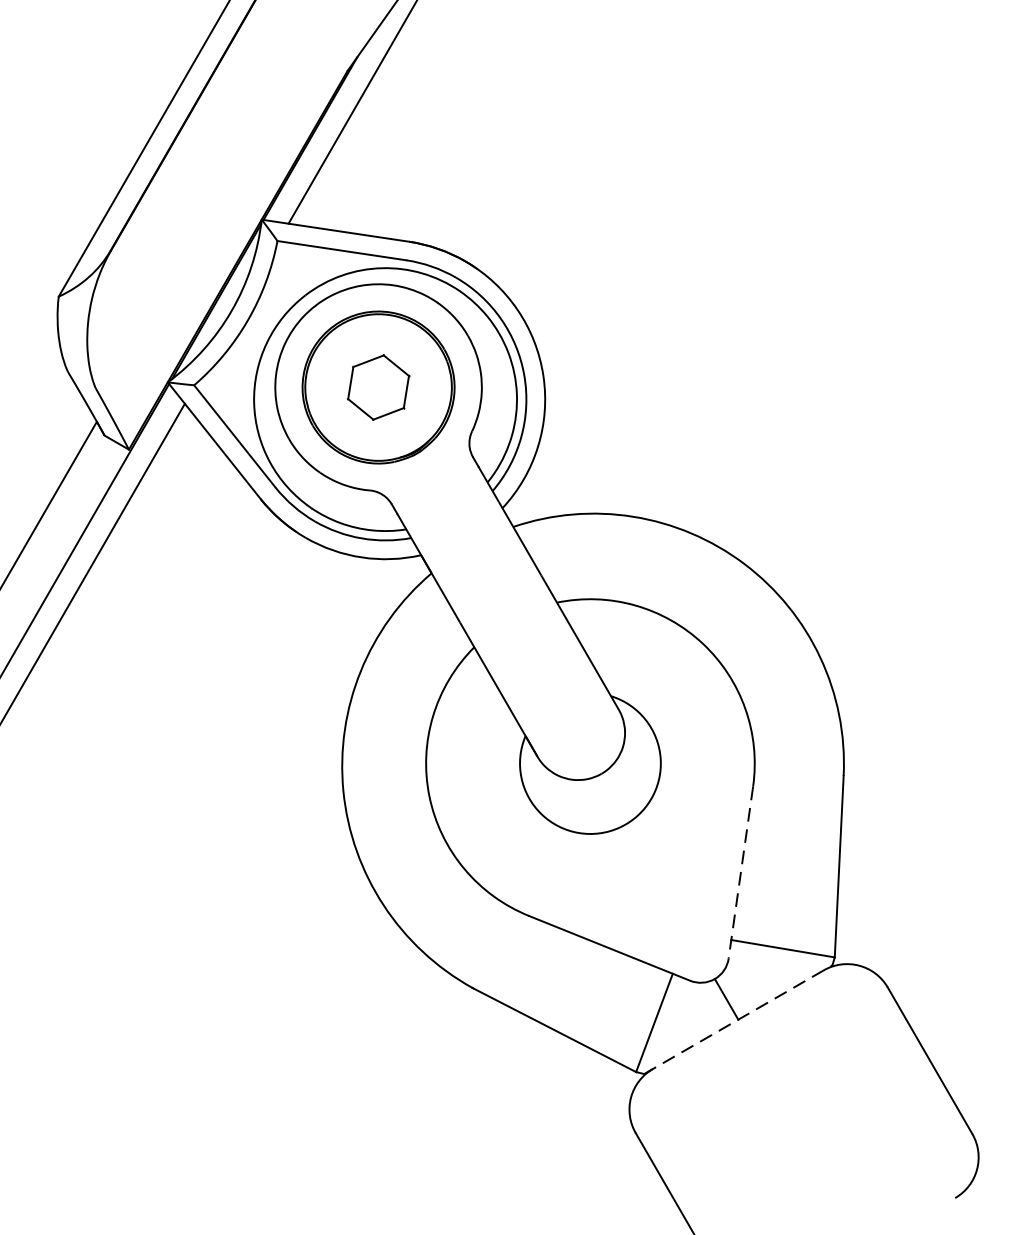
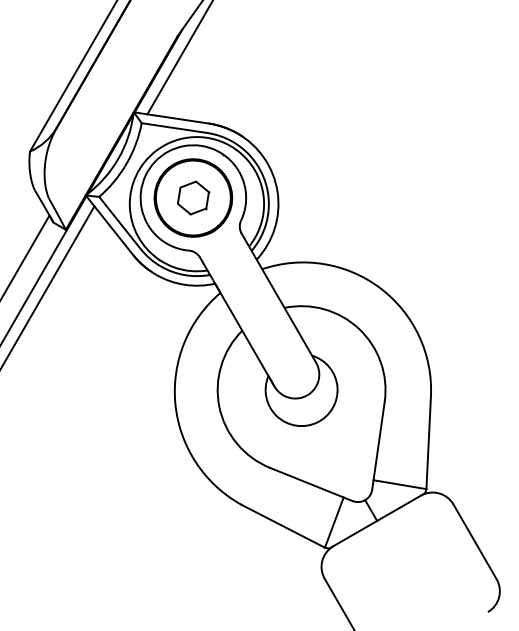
line: (740, 873) -> (378, 446), dashed -> solid
line: (739, 1018) -> (377, 520), dashed -> solid

